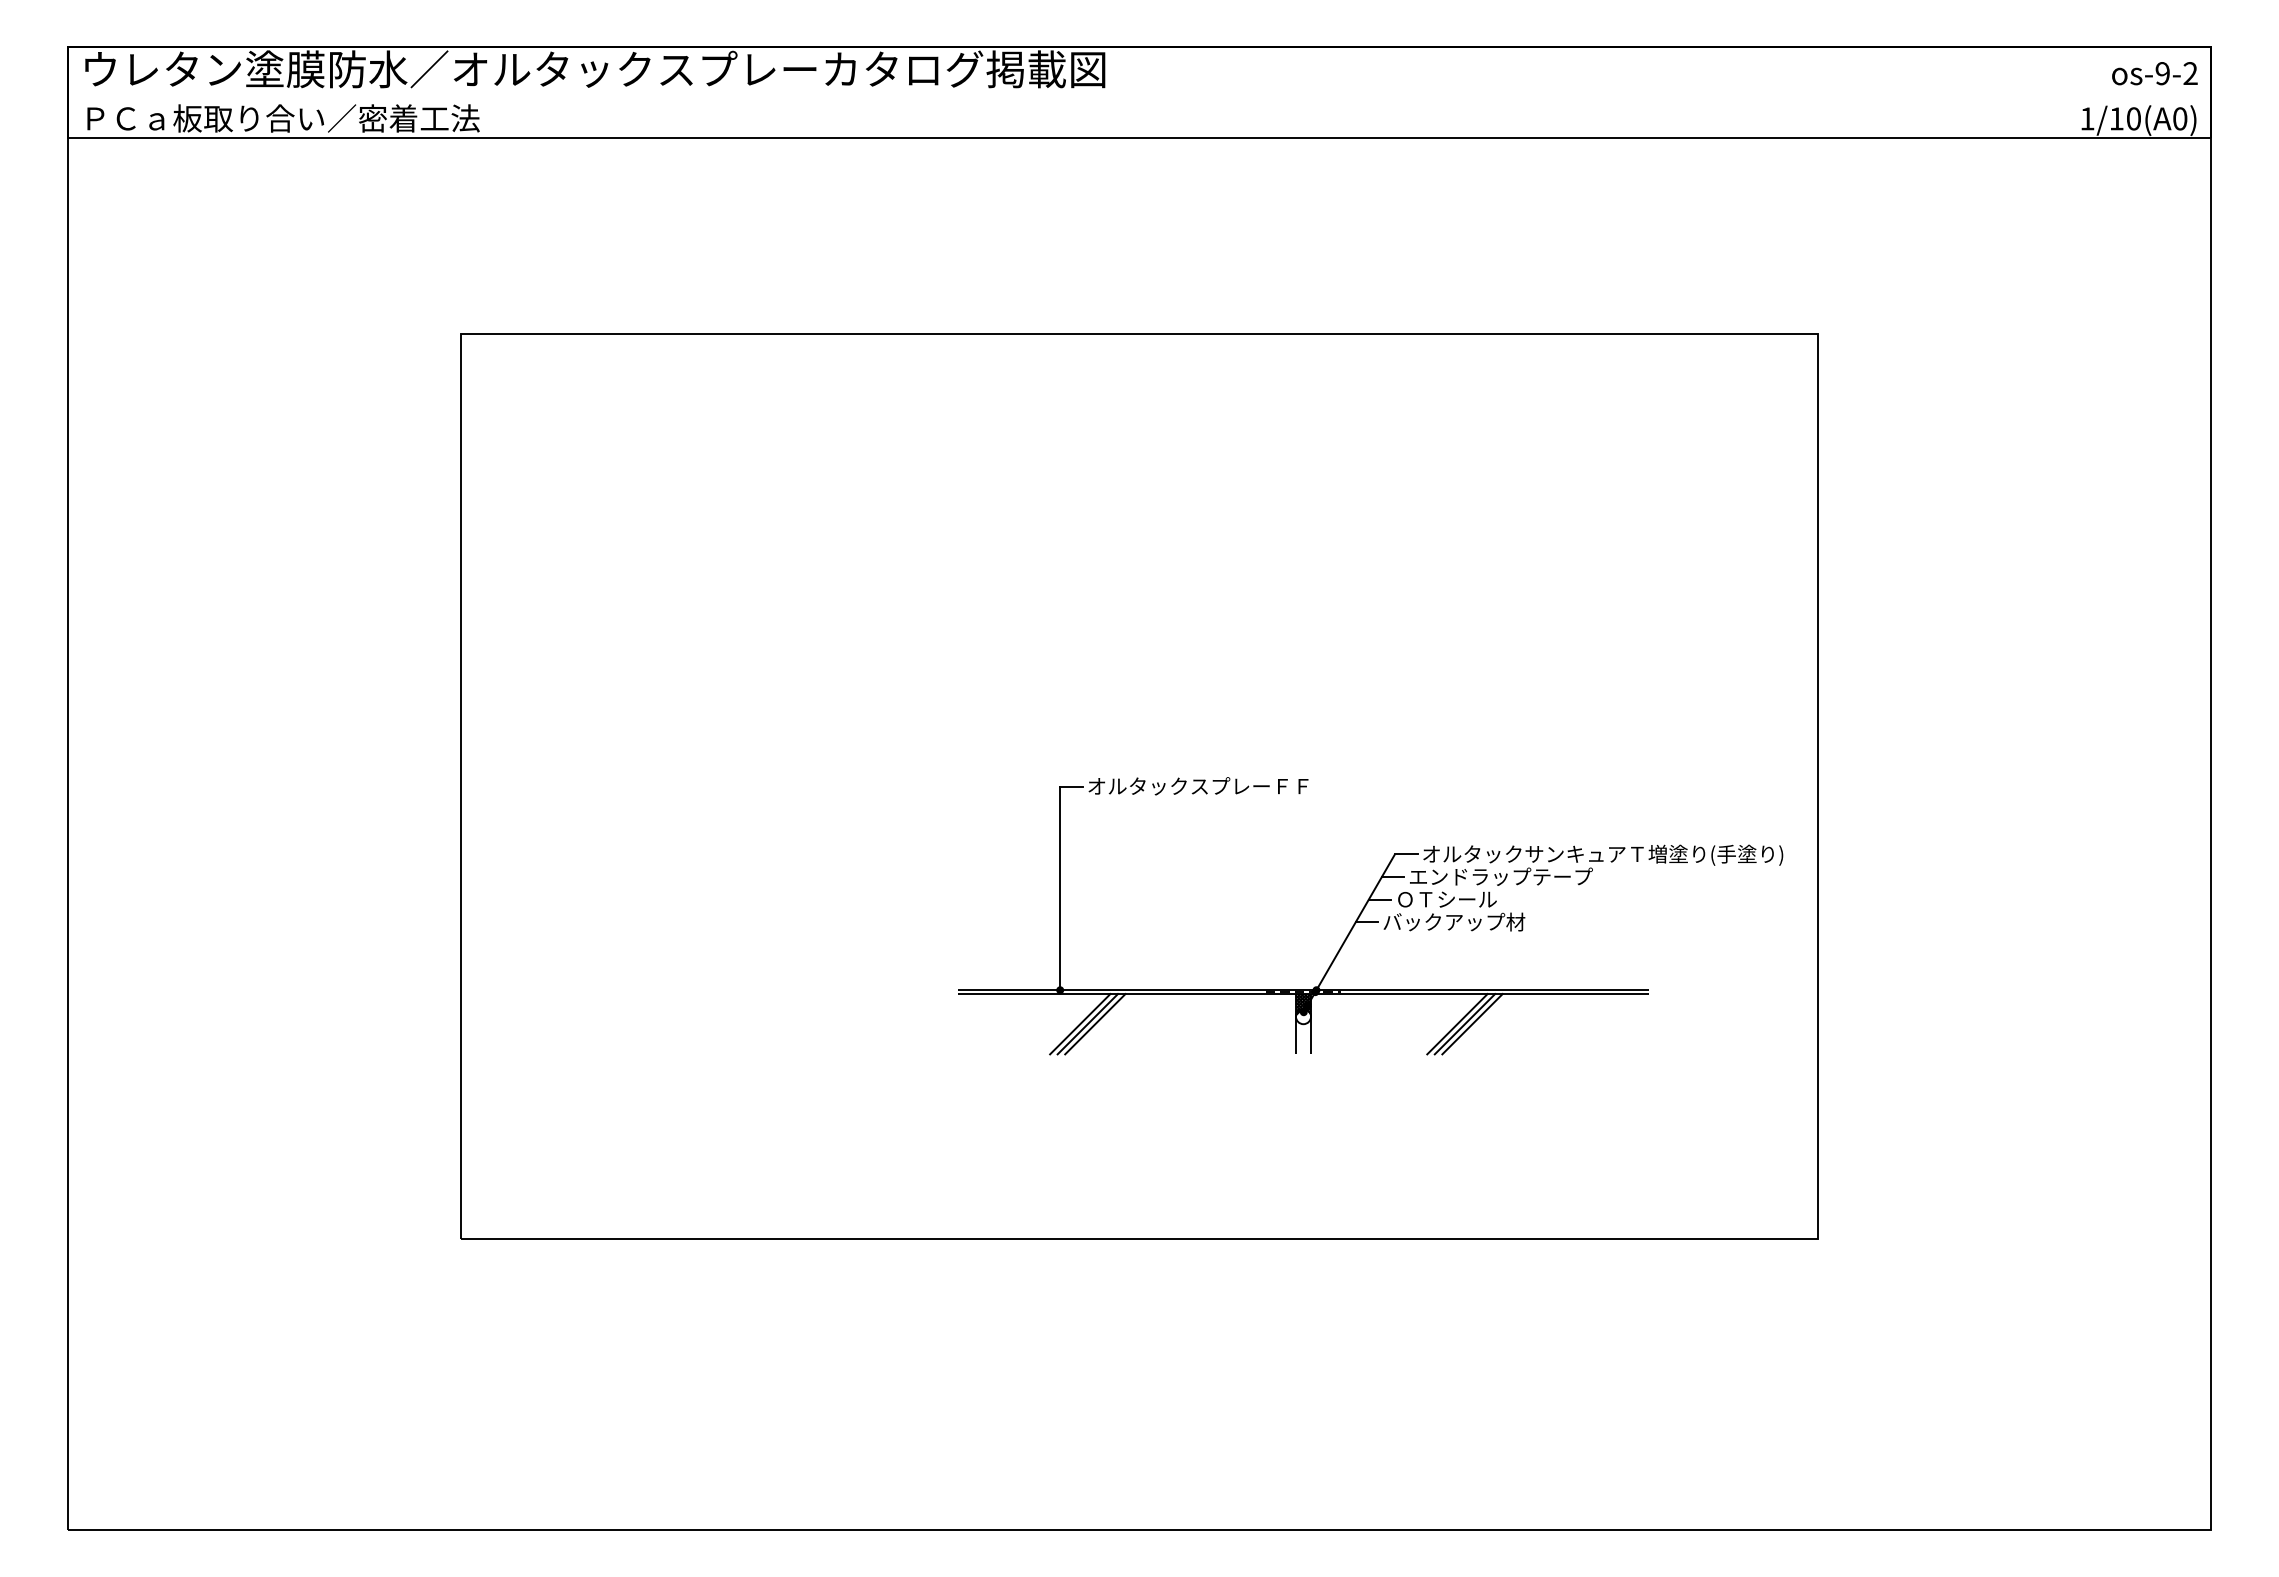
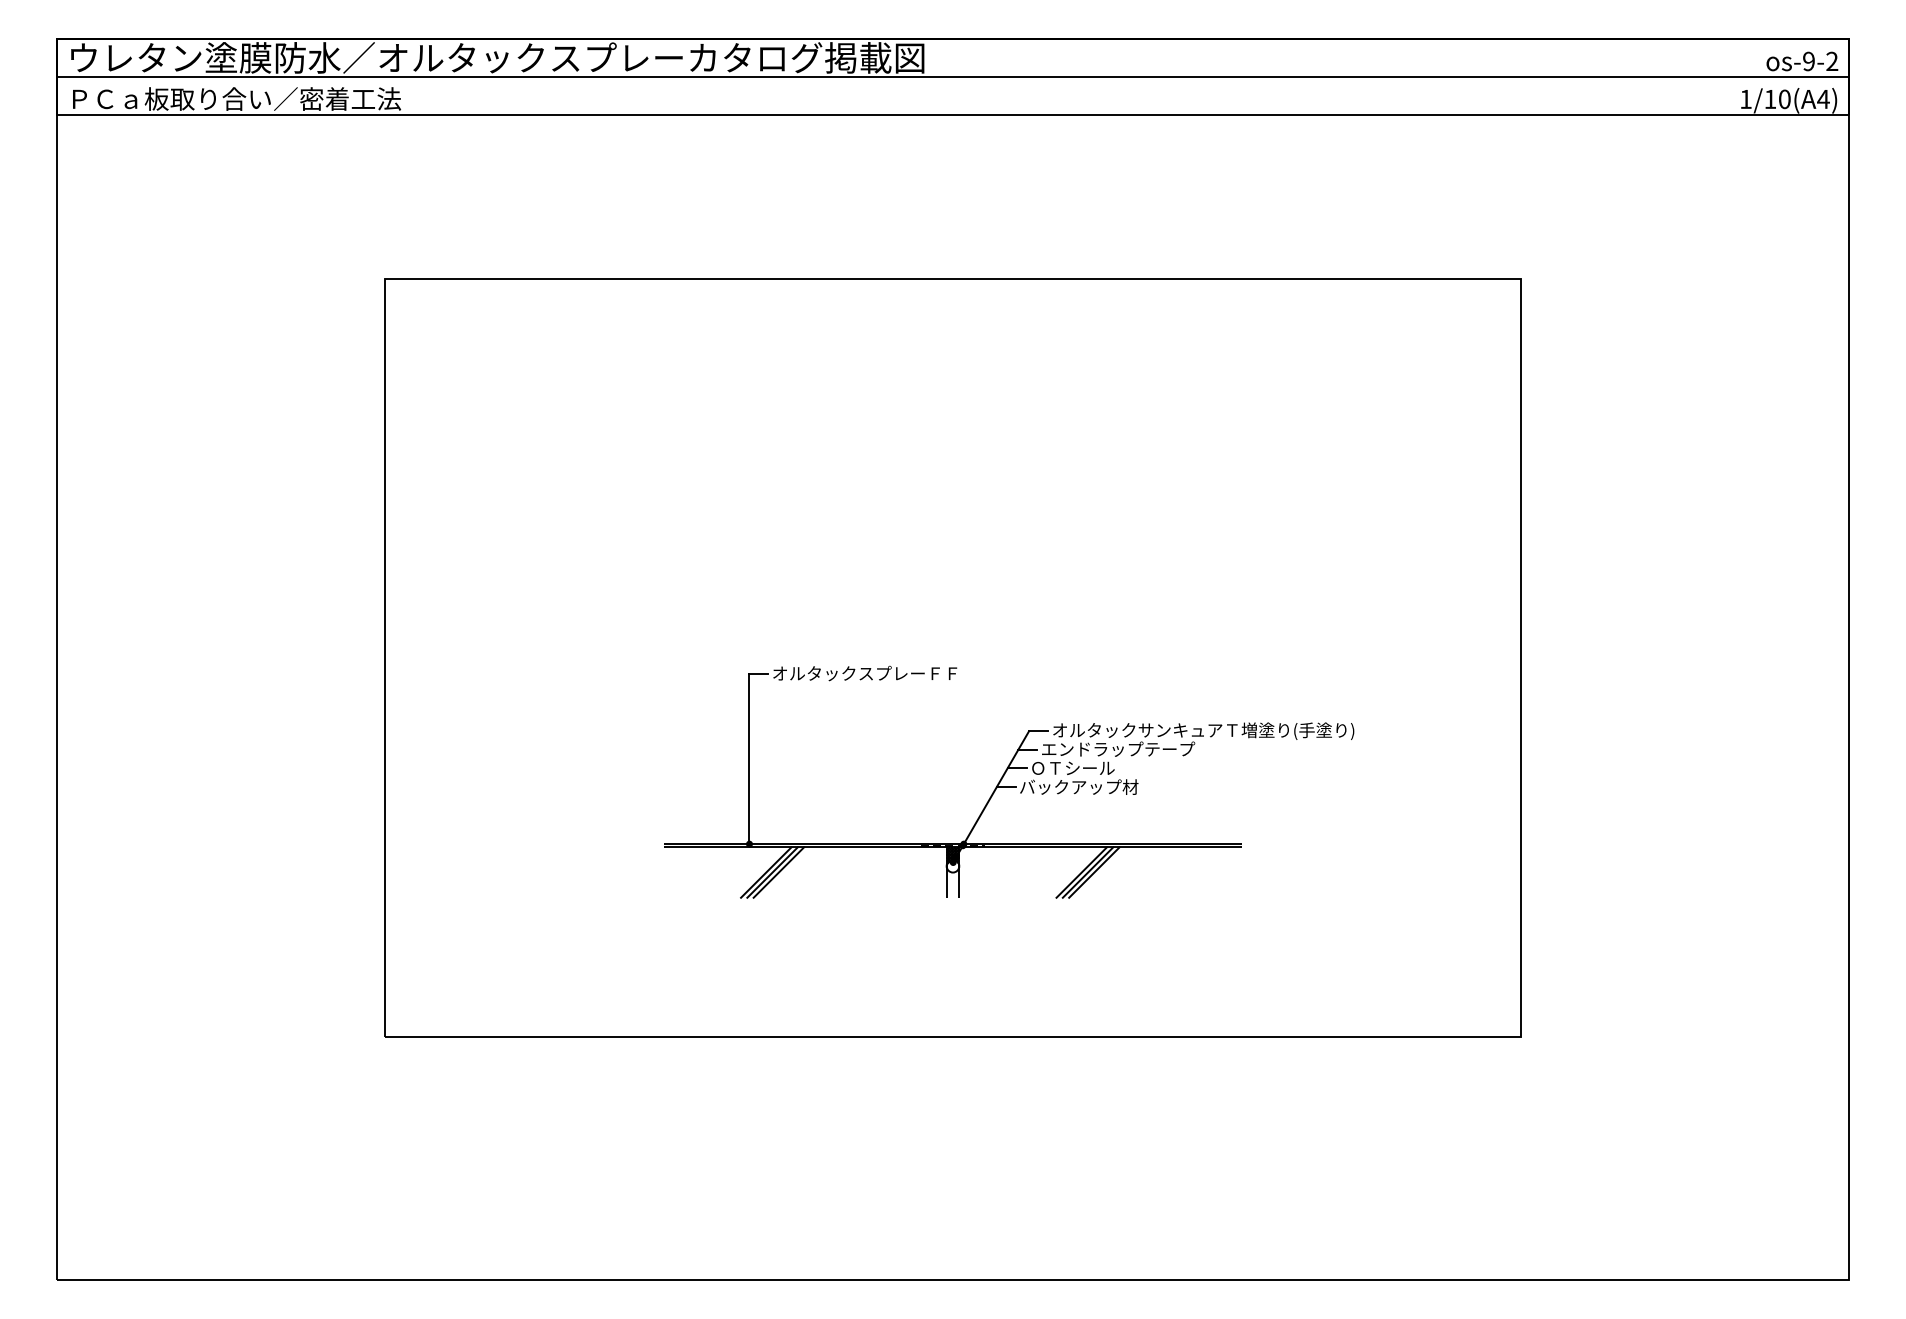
line: (1139, 92) -> (953, 77), added
text: (2179, 118) -> (1822, 99), 1/10(A0) -> 1/10(A4)
part: (1370, 916) -> (1009, 782), moved

